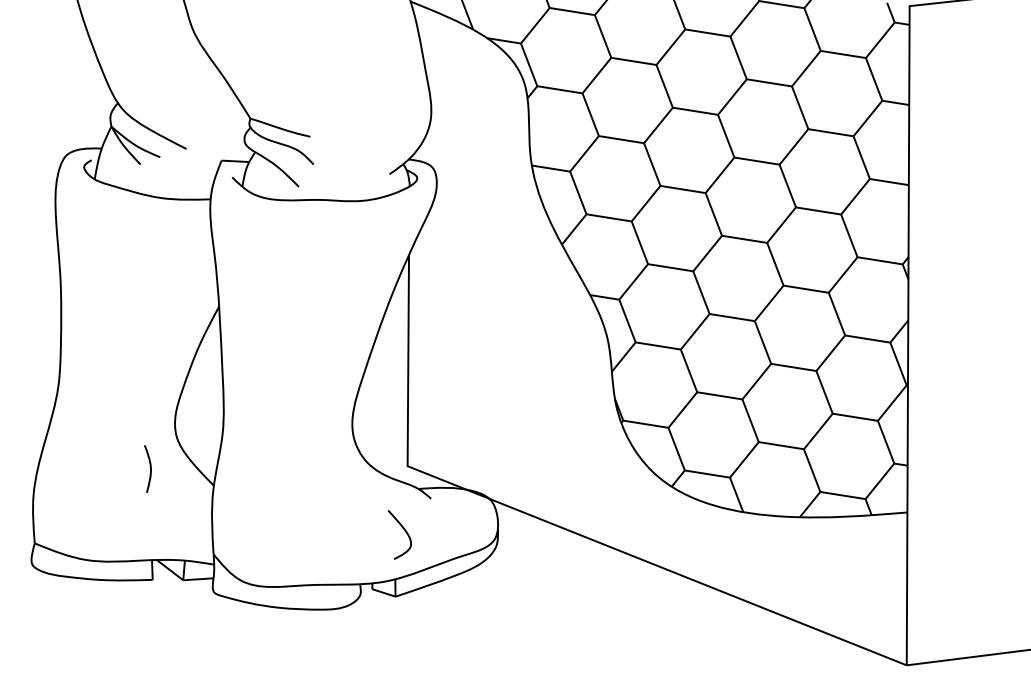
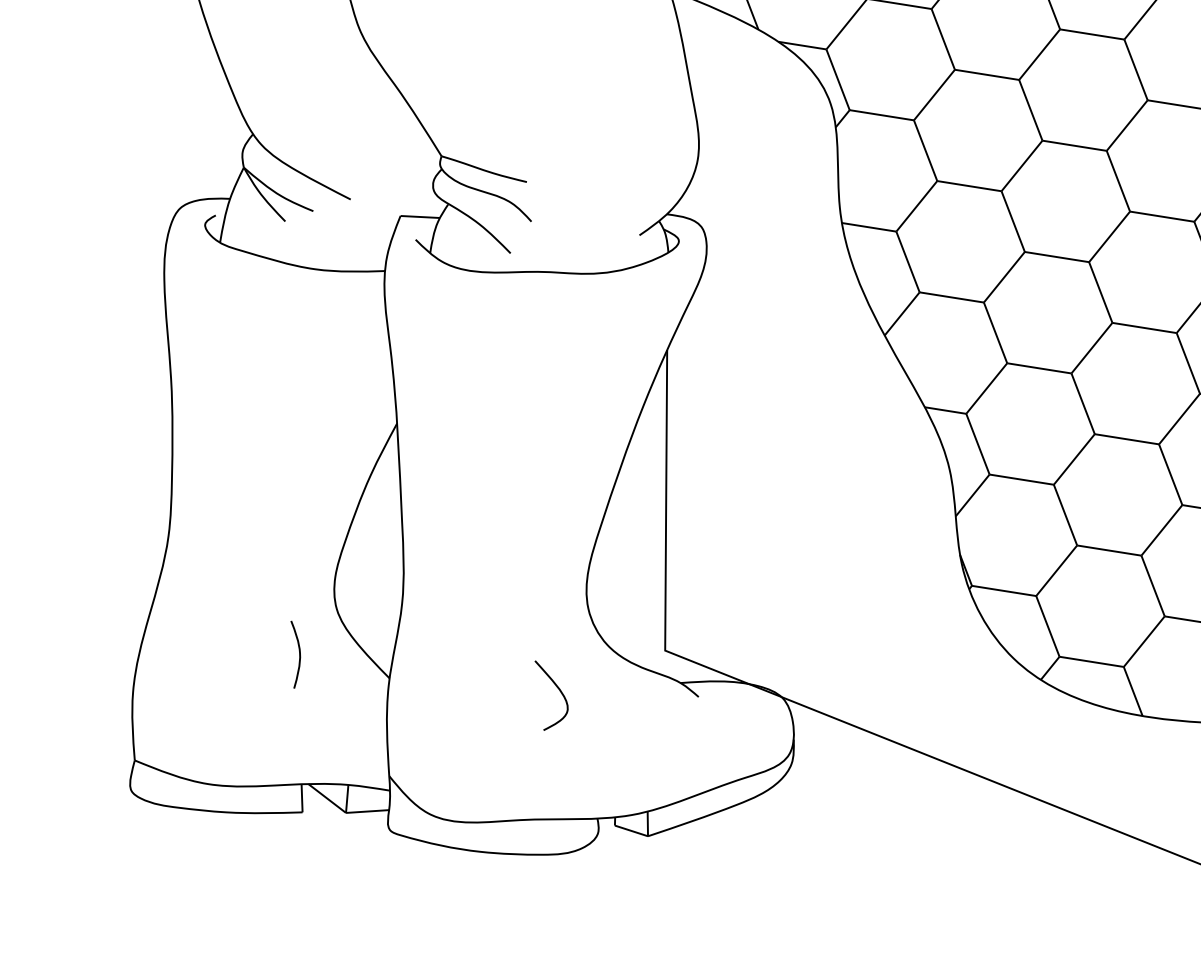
curve: (404, 531) -> (558, 690), moved

